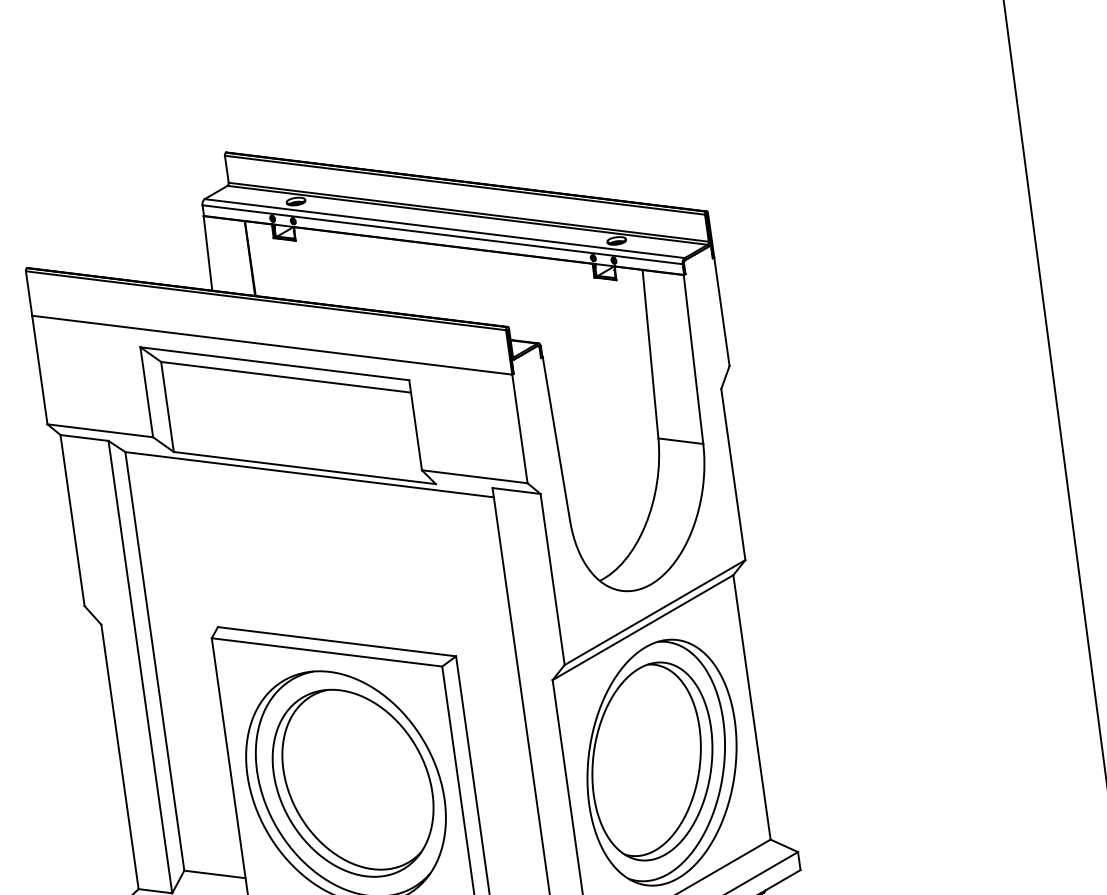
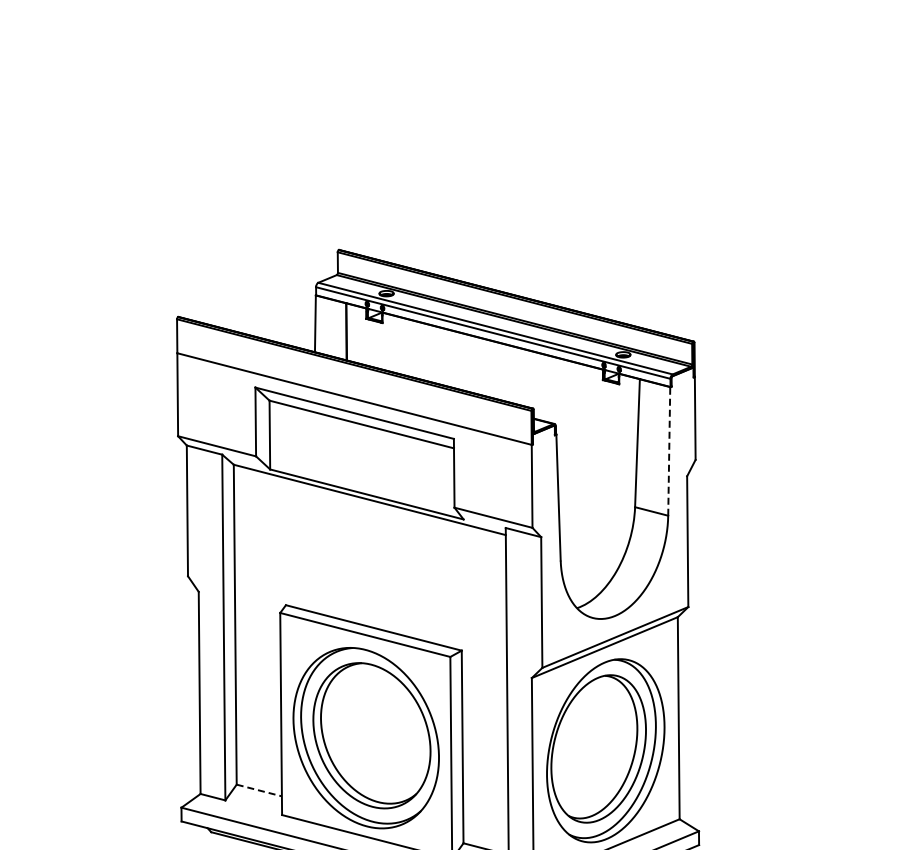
line: (693, 358) -> (669, 450), solid -> dashed
line: (215, 874) -> (259, 790), solid -> dashed

